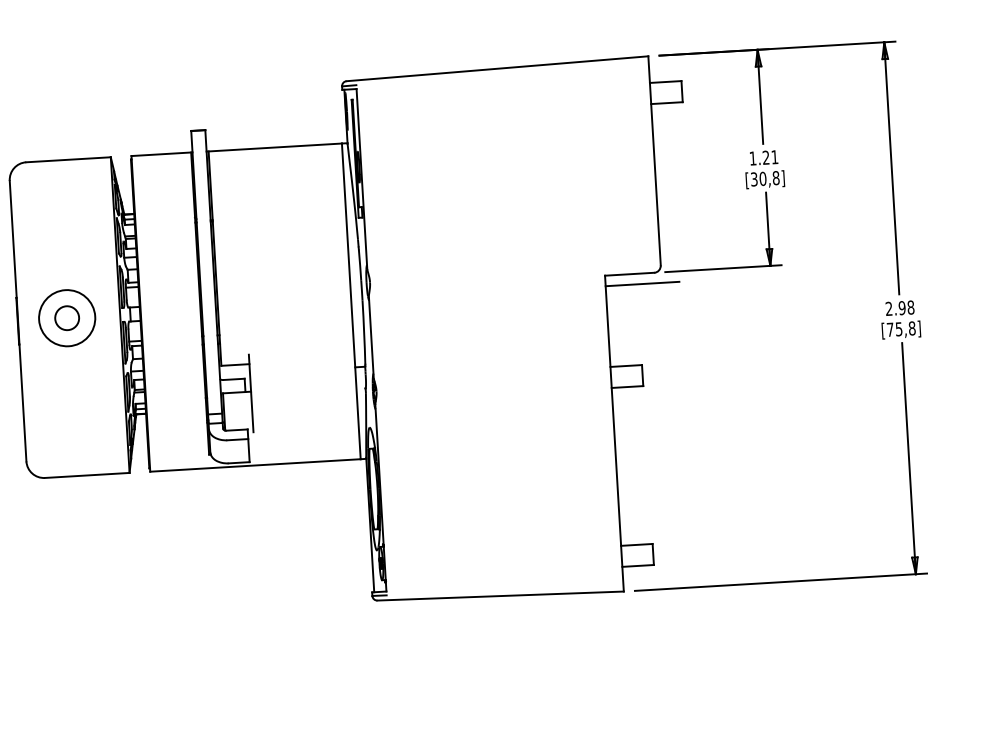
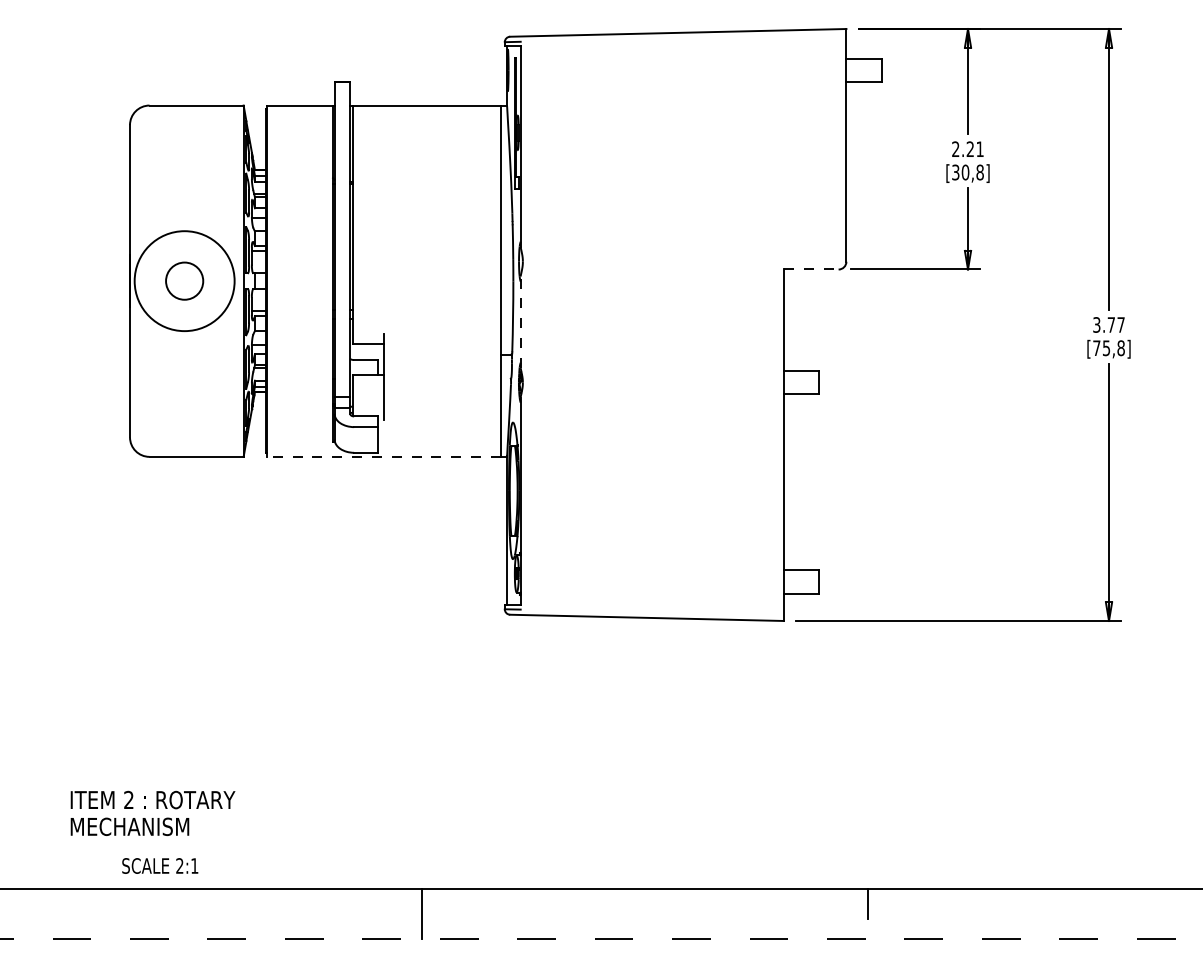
text: (752, 157) -> (955, 148), 1.21 -> 2.21
line: (629, 274) -> (811, 269), solid -> dashed
line: (642, 284) -> (824, 281), removed
text: (899, 307) -> (1108, 324), 2.98 -> 3.77
circle: (67, 317) -> (184, 280), size x1.4
circle: (67, 317) -> (184, 280), size x1.6
line: (371, 337) -> (520, 322), solid -> dashed
line: (255, 465) -> (383, 456), solid -> dashed

